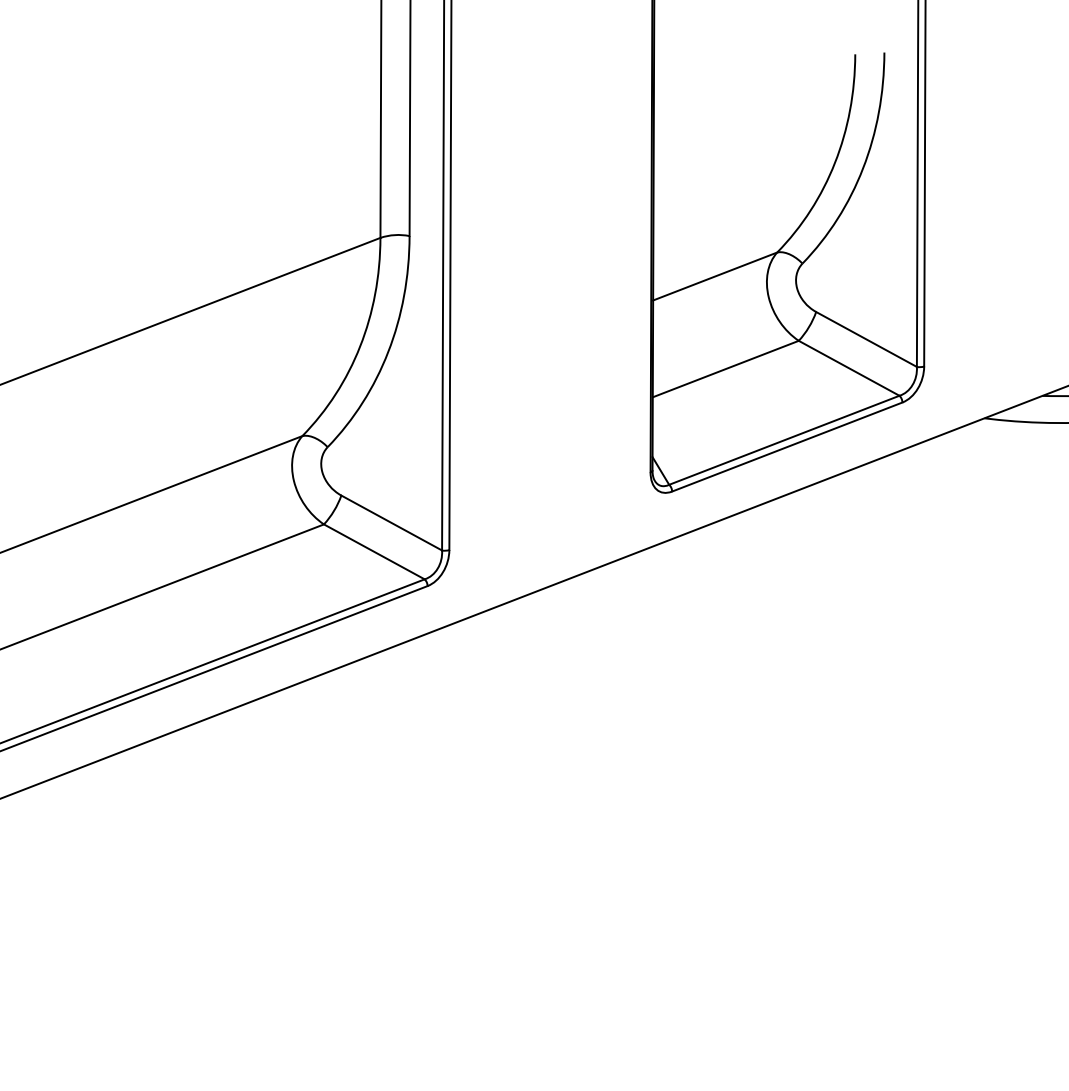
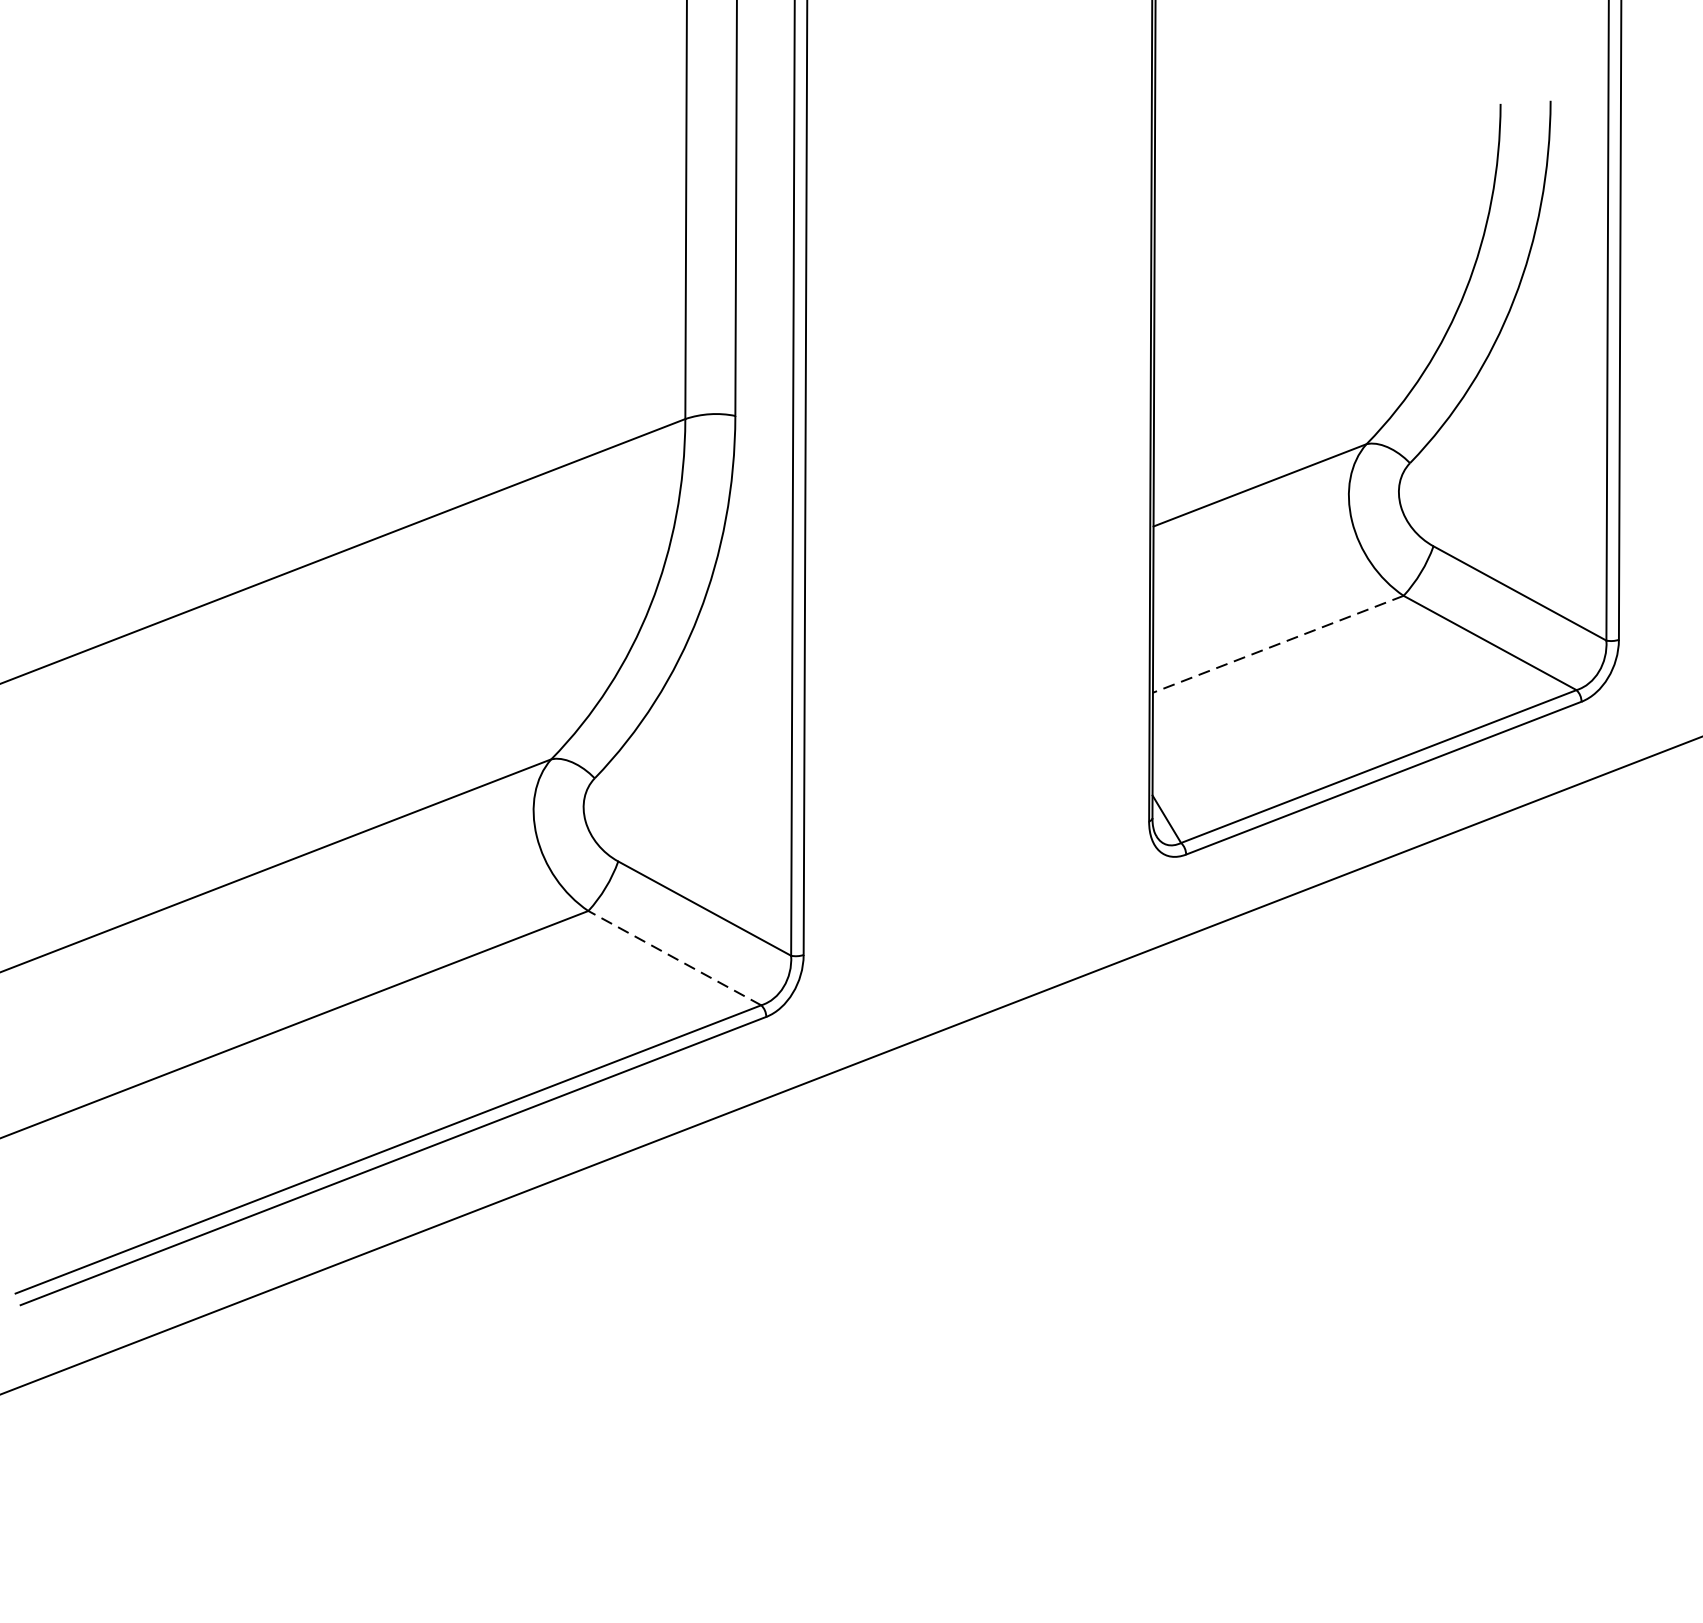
line: (725, 369) -> (1277, 645), solid -> dashed
line: (373, 551) -> (673, 957), solid -> dashed

